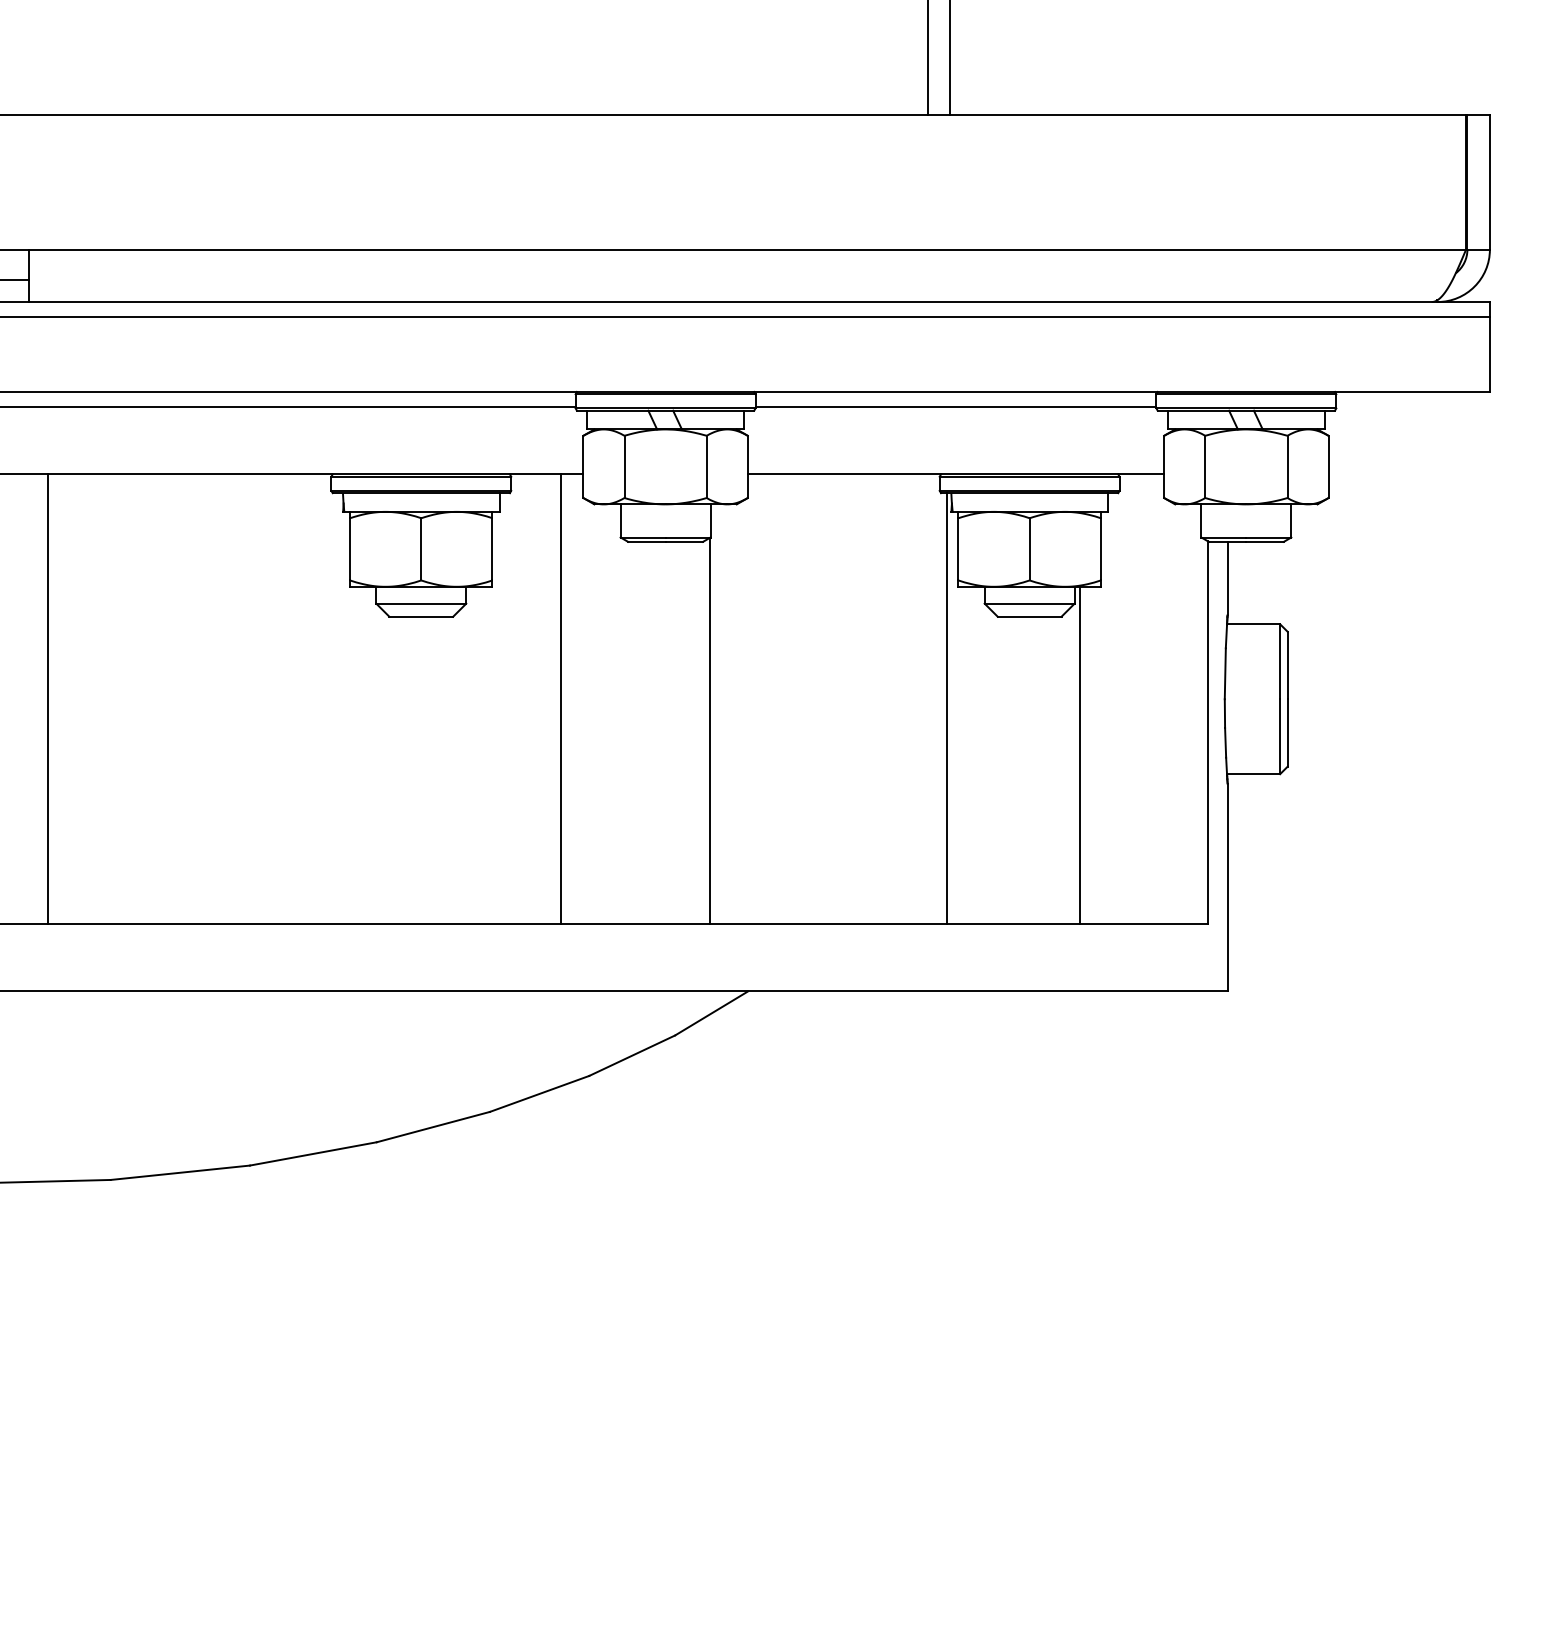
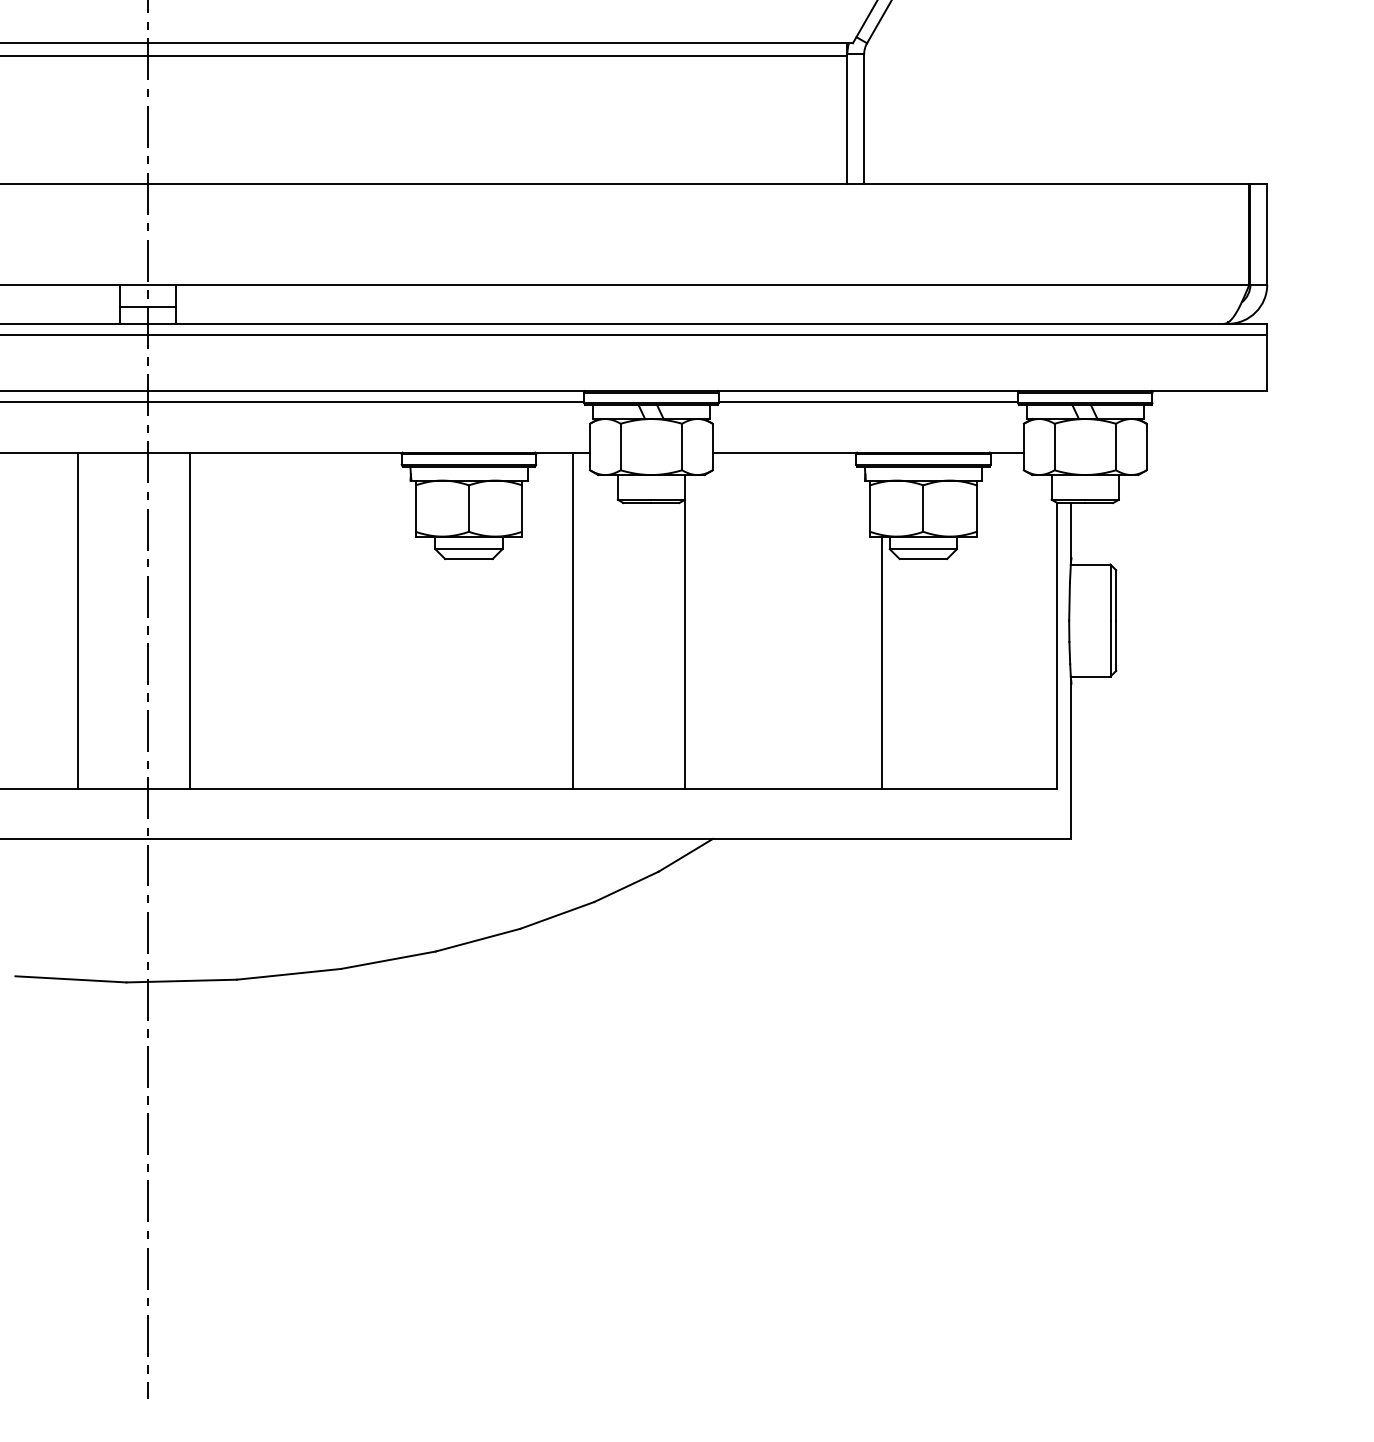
line: (946, 708) -> (861, 627), removed
line: (1080, 755) -> (882, 662), moved

